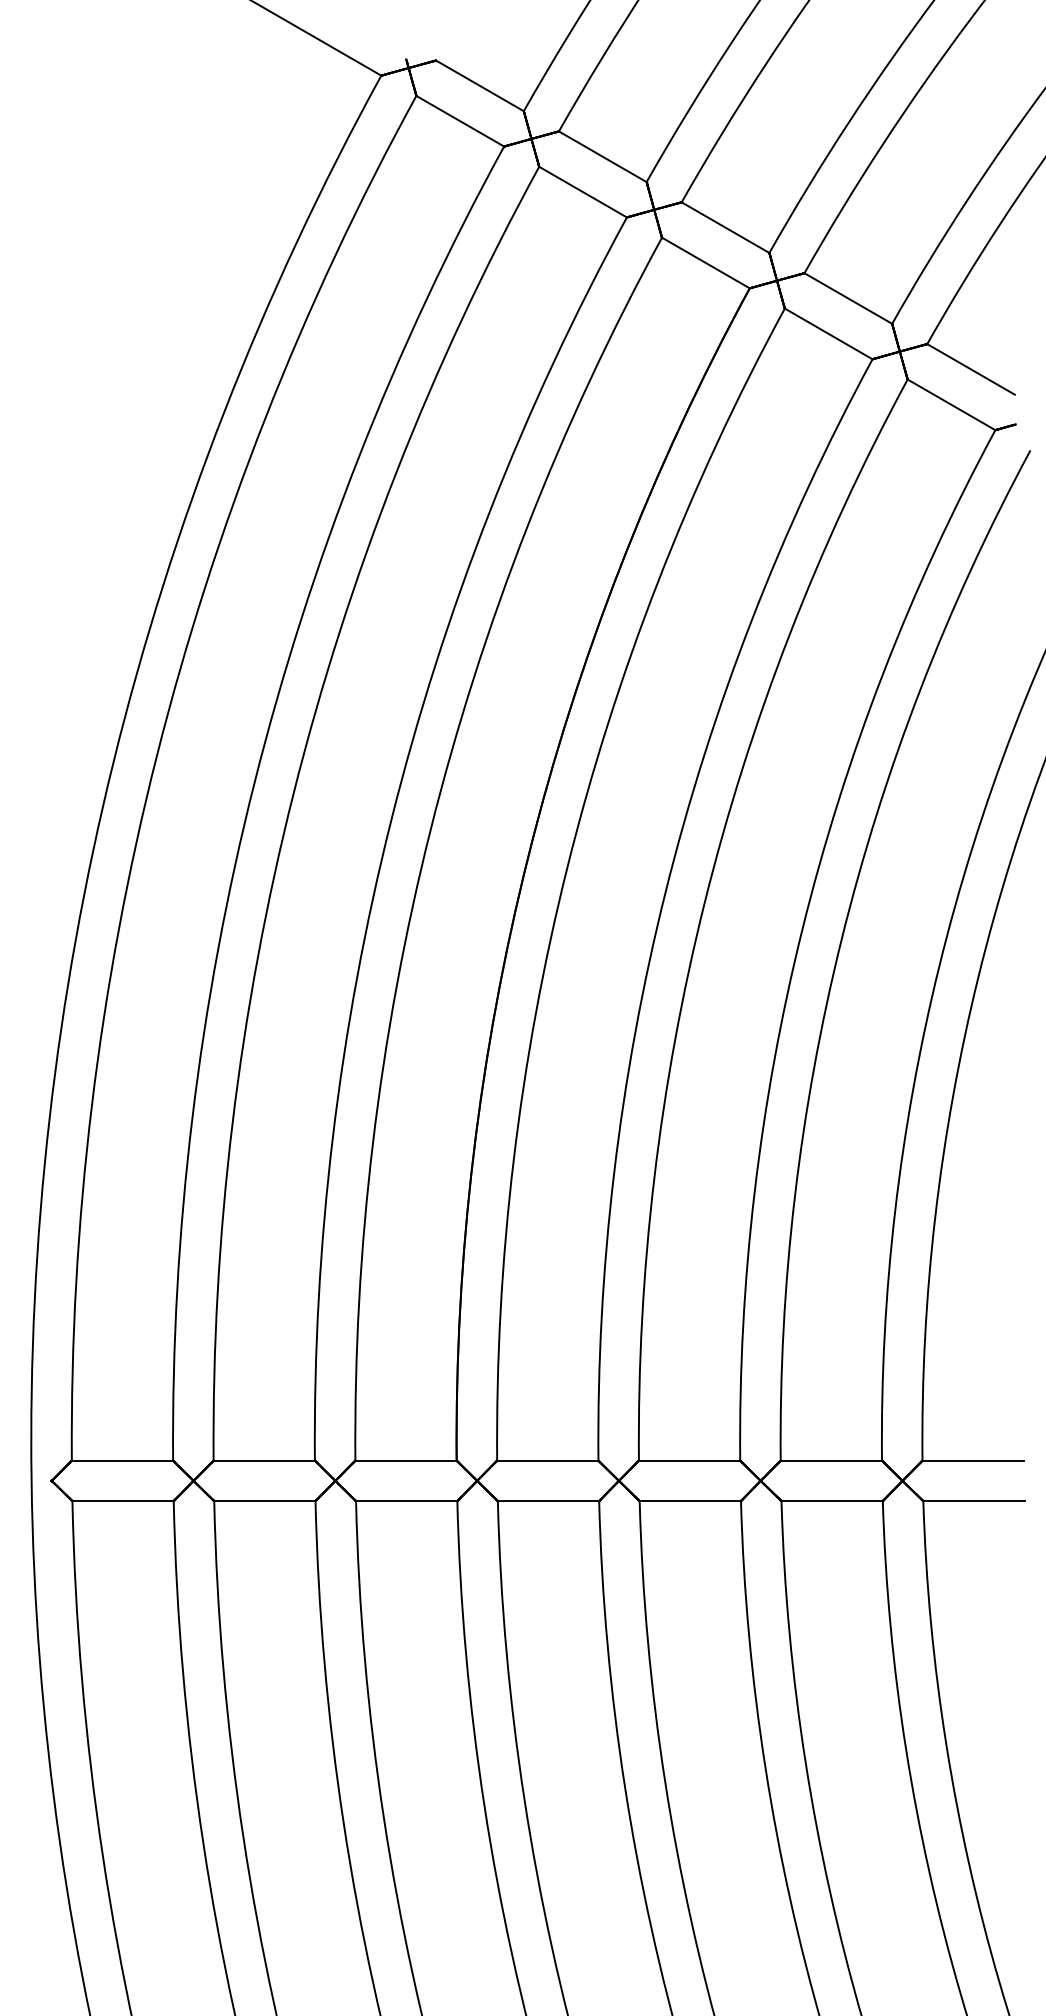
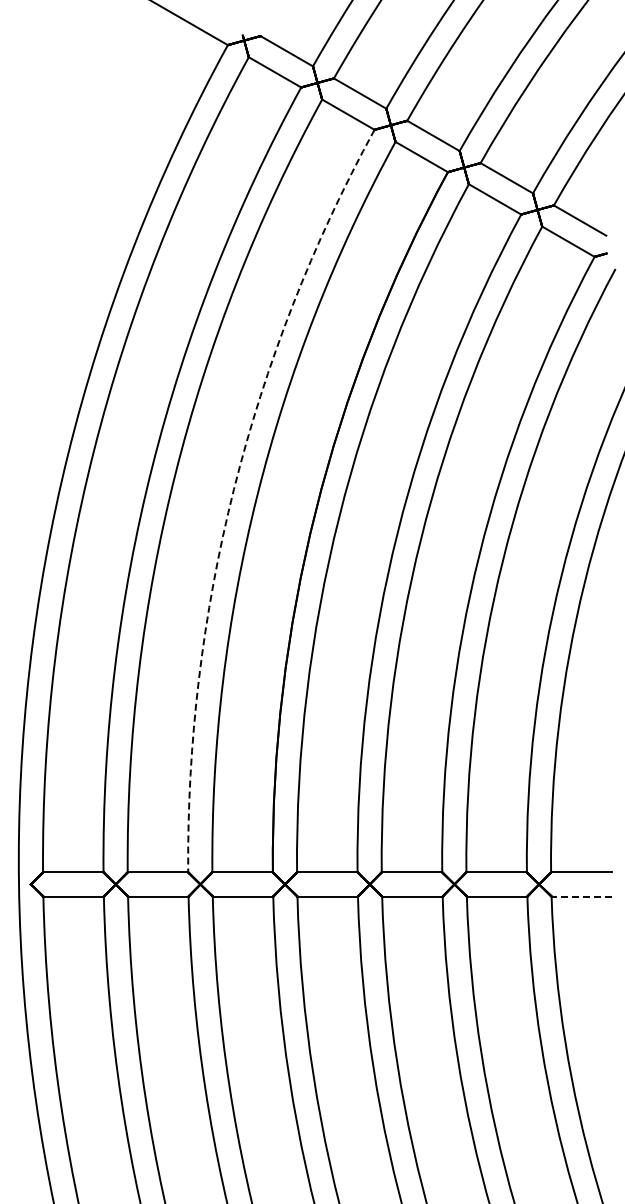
arc: (392, 819) -> (234, 489), solid -> dashed
line: (973, 1501) -> (581, 896), solid -> dashed

